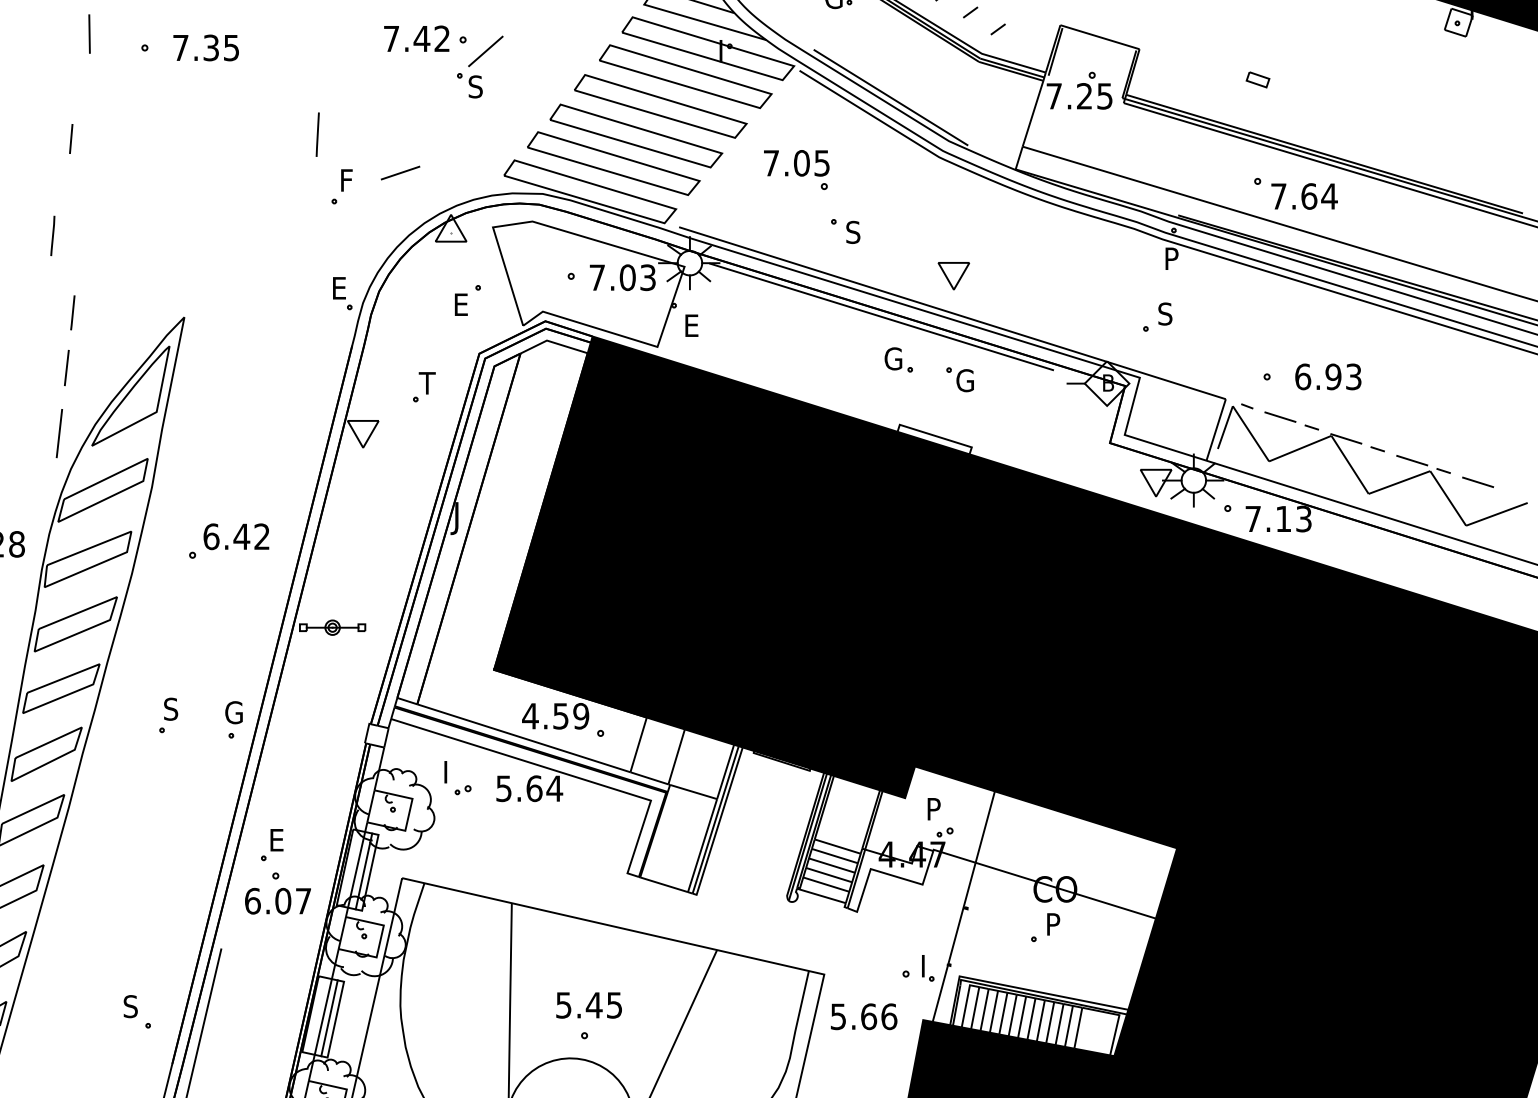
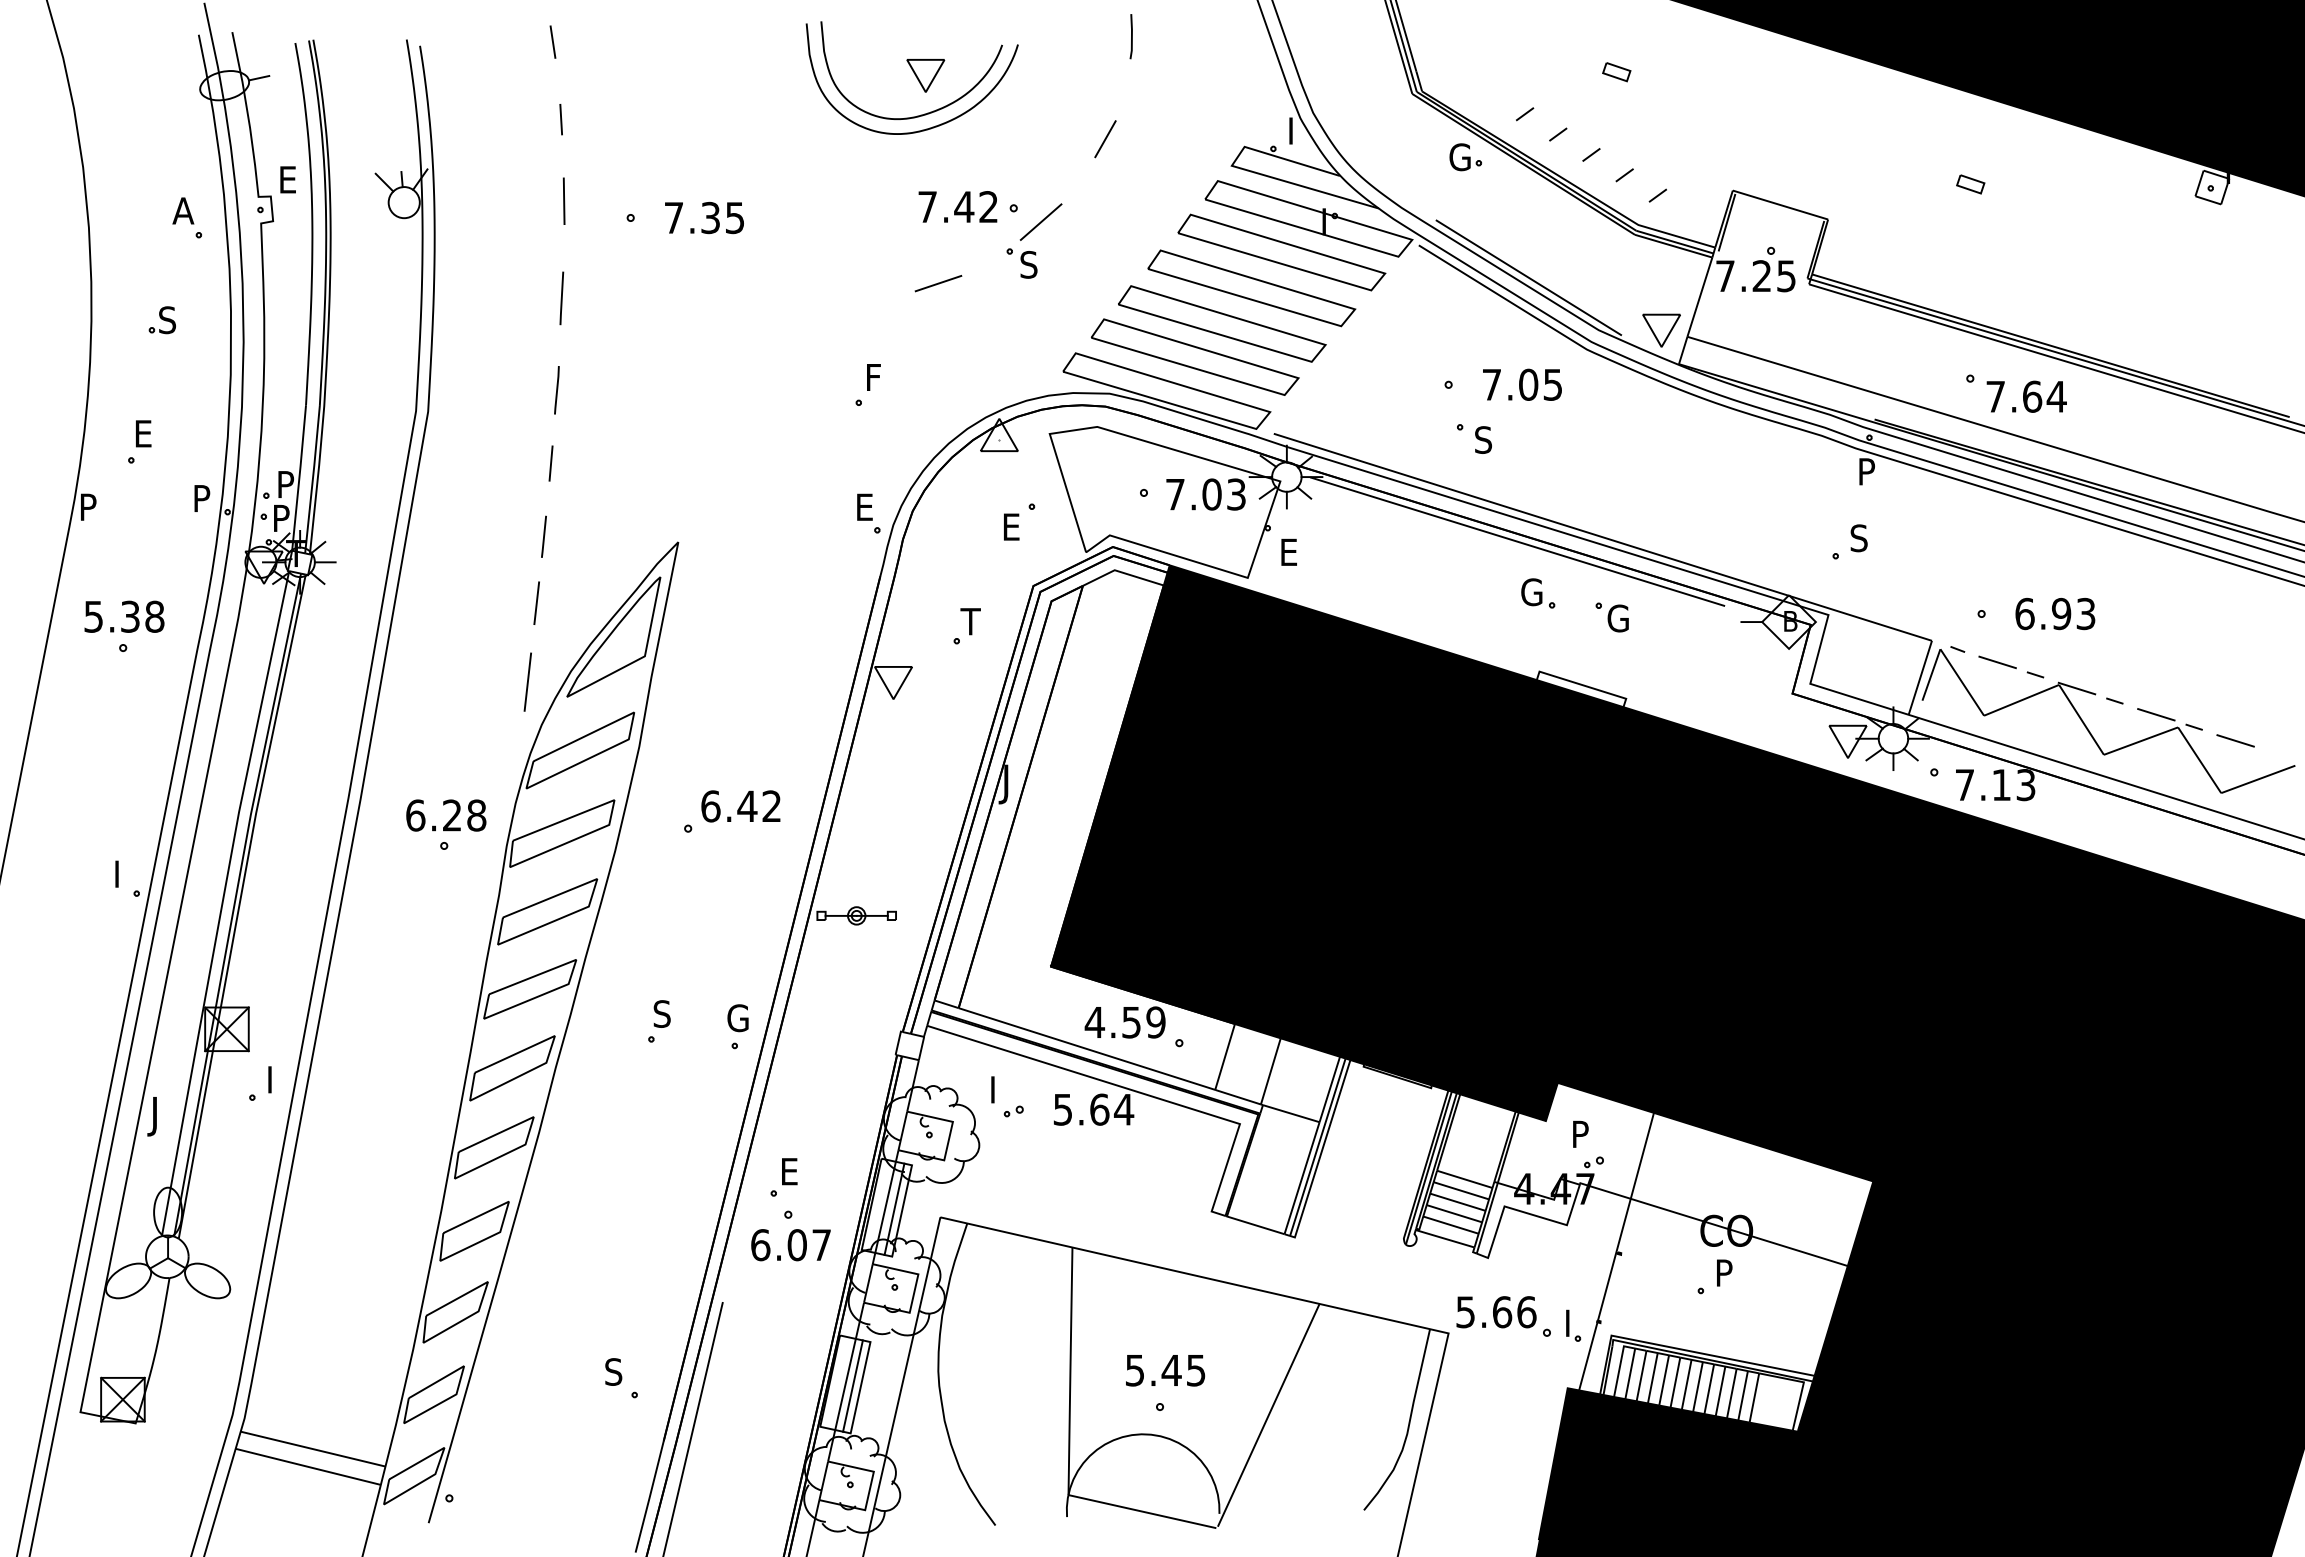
part: (1257, 79) -> (1970, 184), moved
line: (317, 134) -> (561, 298), moved
line: (70, 138) -> (550, 463), moved
text: (796, 163) -> (1522, 384), moved
line: (400, 173) -> (938, 283), moved
line: (52, 236) -> (556, 390), moved
part: (953, 276) -> (1661, 330), moved
text: (864, 1016) -> (1496, 1312), moved

